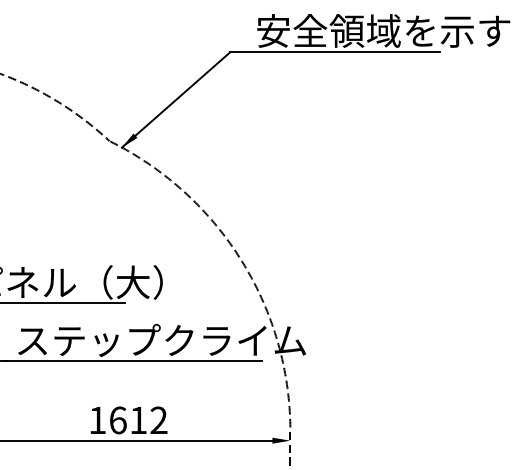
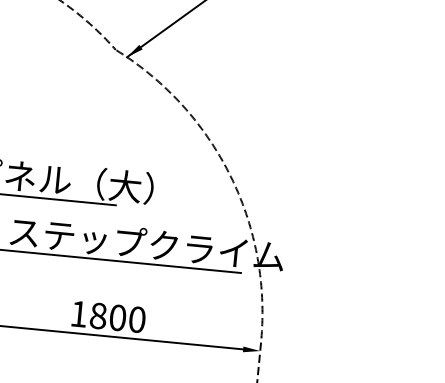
text: (138, 420) -> (117, 317), 1612 -> 1800

